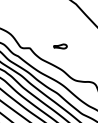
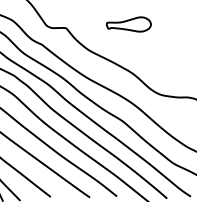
part: (60, 46) -> (129, 24), size x1.67

